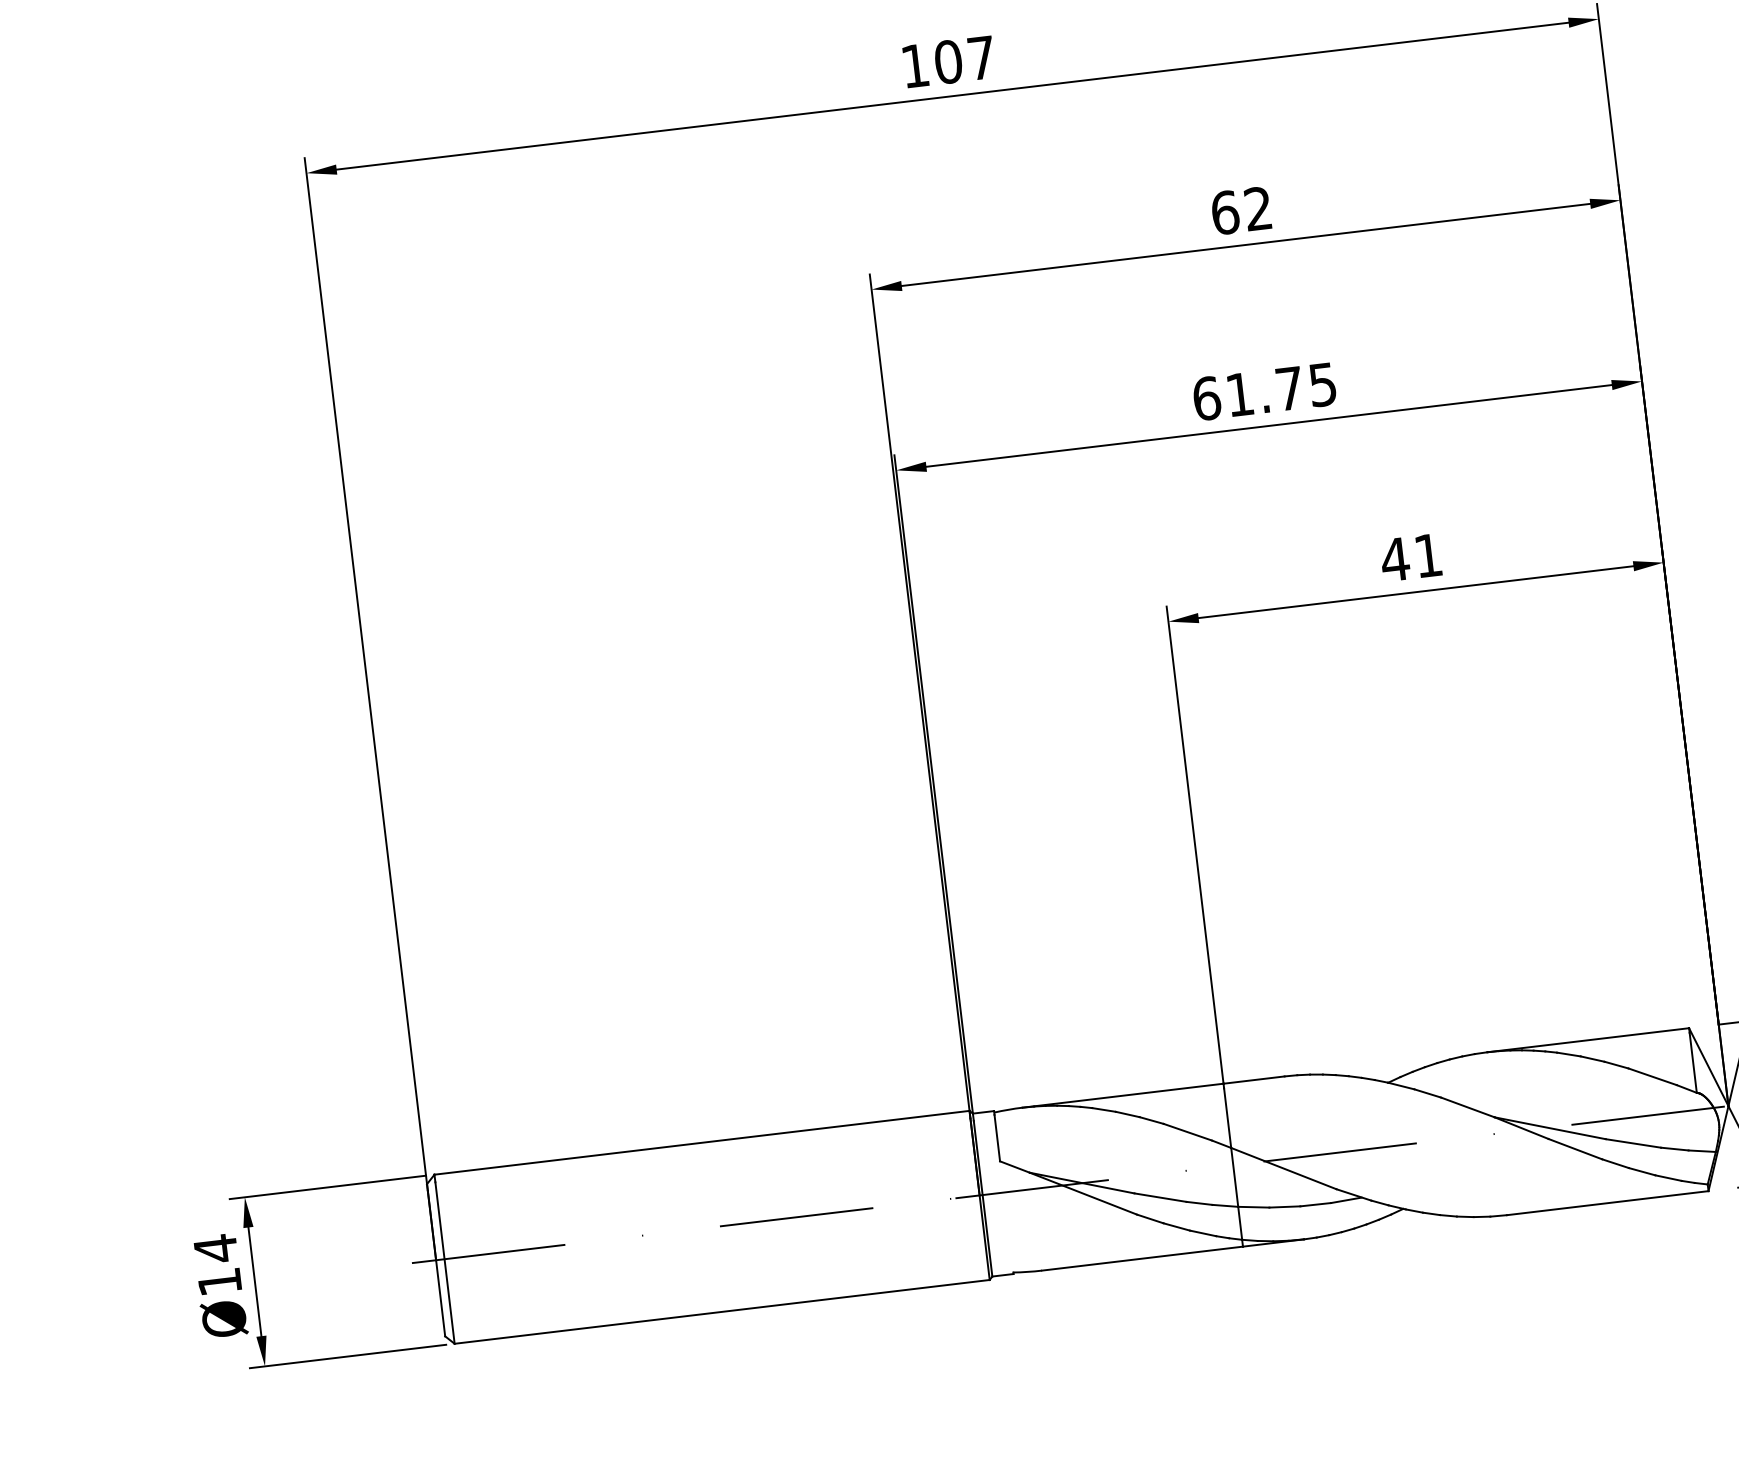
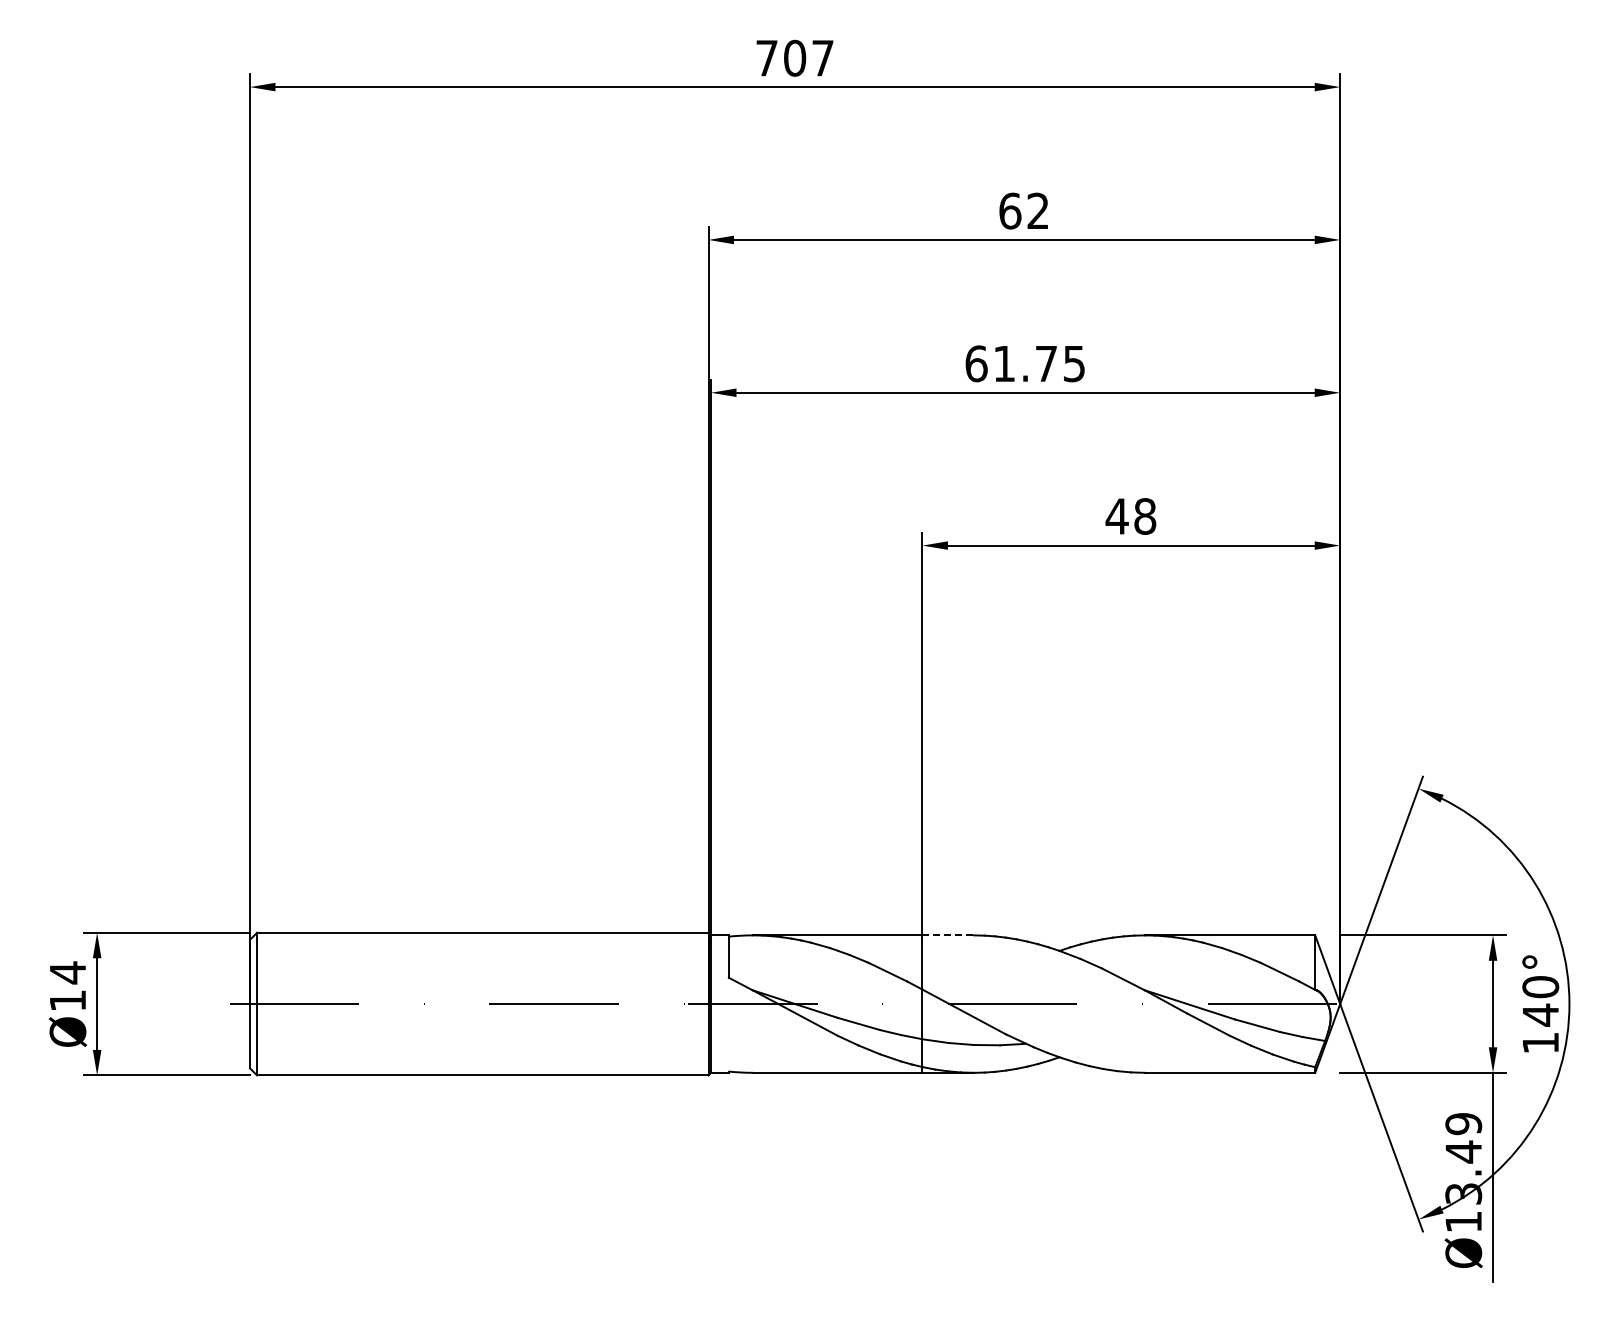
text: (914, 66) -> (766, 58), 107 -> 707
text: (1428, 555) -> (1145, 516), 41 -> 48
line: (1254, 1080) -> (948, 935), solid -> dashed

